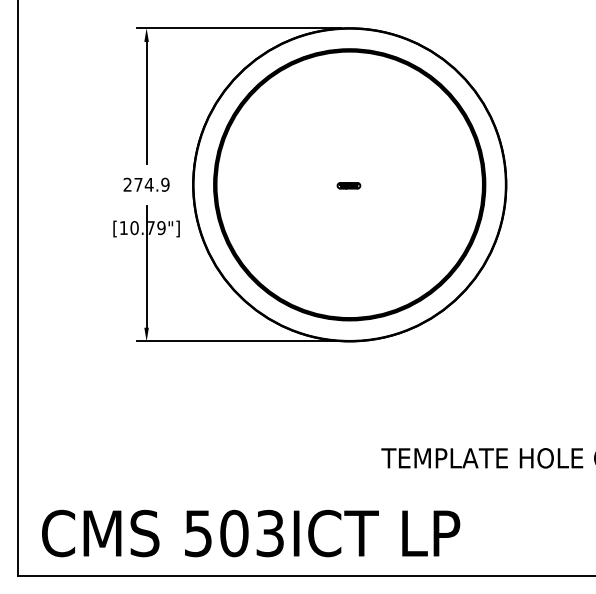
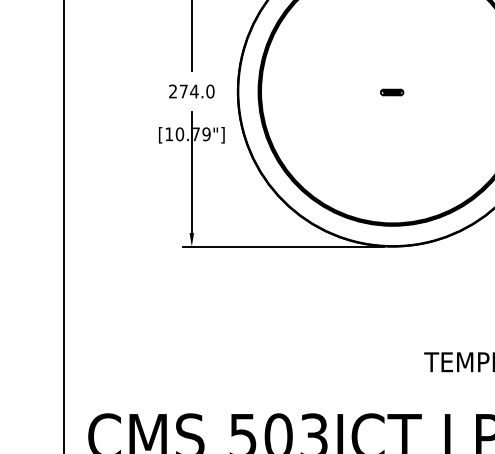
text: (165, 184) -> (210, 91), 274.9 -> 274.0

